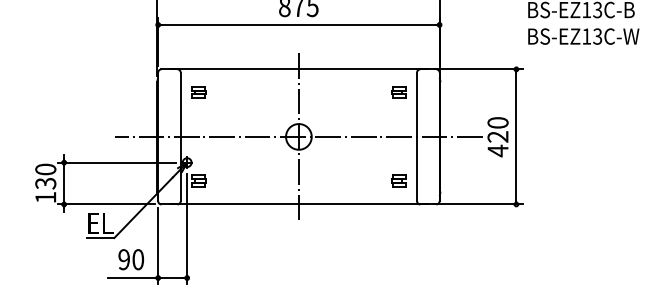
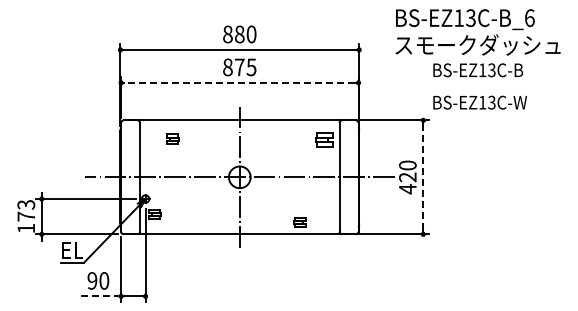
line: (298, 24) -> (239, 82), solid -> dashed
text: (582, 36) -> (479, 102), moved
part: (197, 92) -> (172, 138), moved
part: (398, 92) -> (323, 139), size x1.4
line: (516, 137) -> (423, 177), solid -> dashed
text: (46, 176) -> (26, 210), 130 -> 173
part: (398, 180) -> (299, 222), moved
line: (132, 278) -> (99, 296), solid -> dashed

